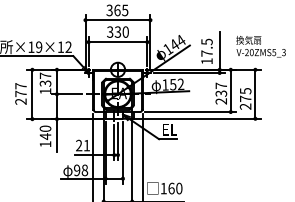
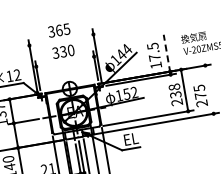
line: (117, 20) -> (61, 40), removed
line: (117, 42) -> (64, 62), removed
line: (219, 51) -> (166, 53), solid -> dashed
text: (221, 85) -> (174, 86), 237 -> 238
line: (255, 94) -> (209, 89), removed

